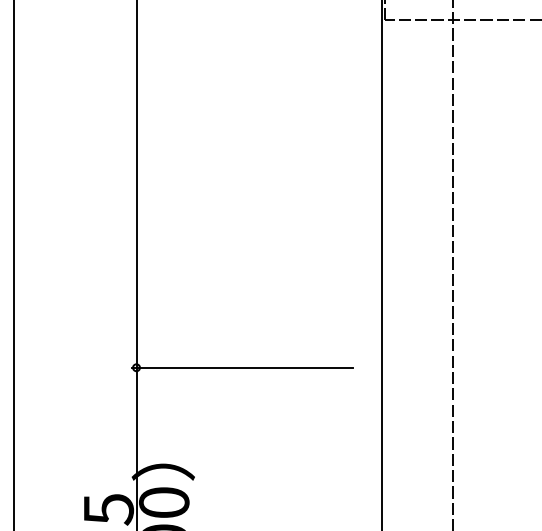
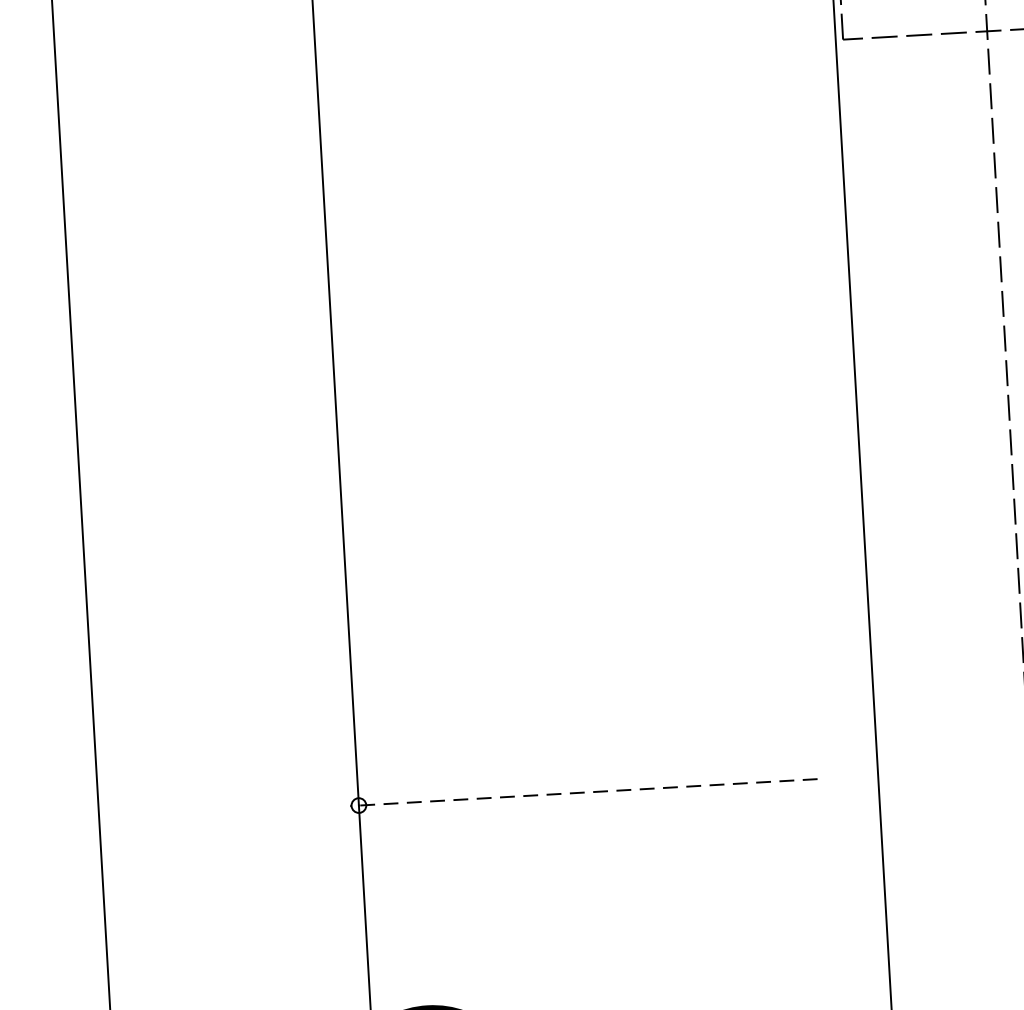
line: (242, 367) -> (583, 792), solid -> dashed

